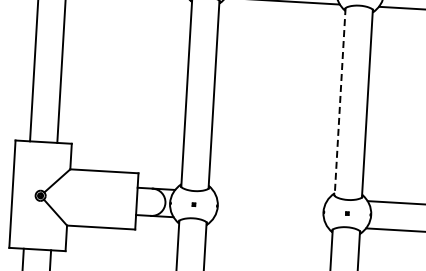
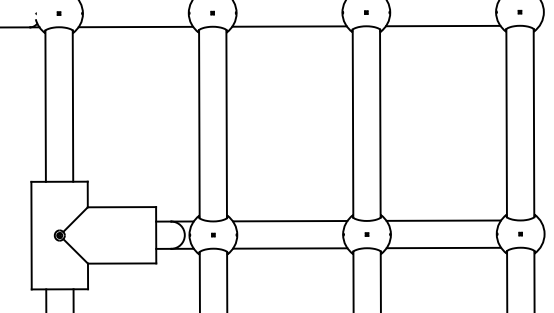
line: (340, 102) -> (353, 124), dashed -> solid
line: (270, 195) -> (289, 221), added
line: (270, 222) -> (290, 248), added

